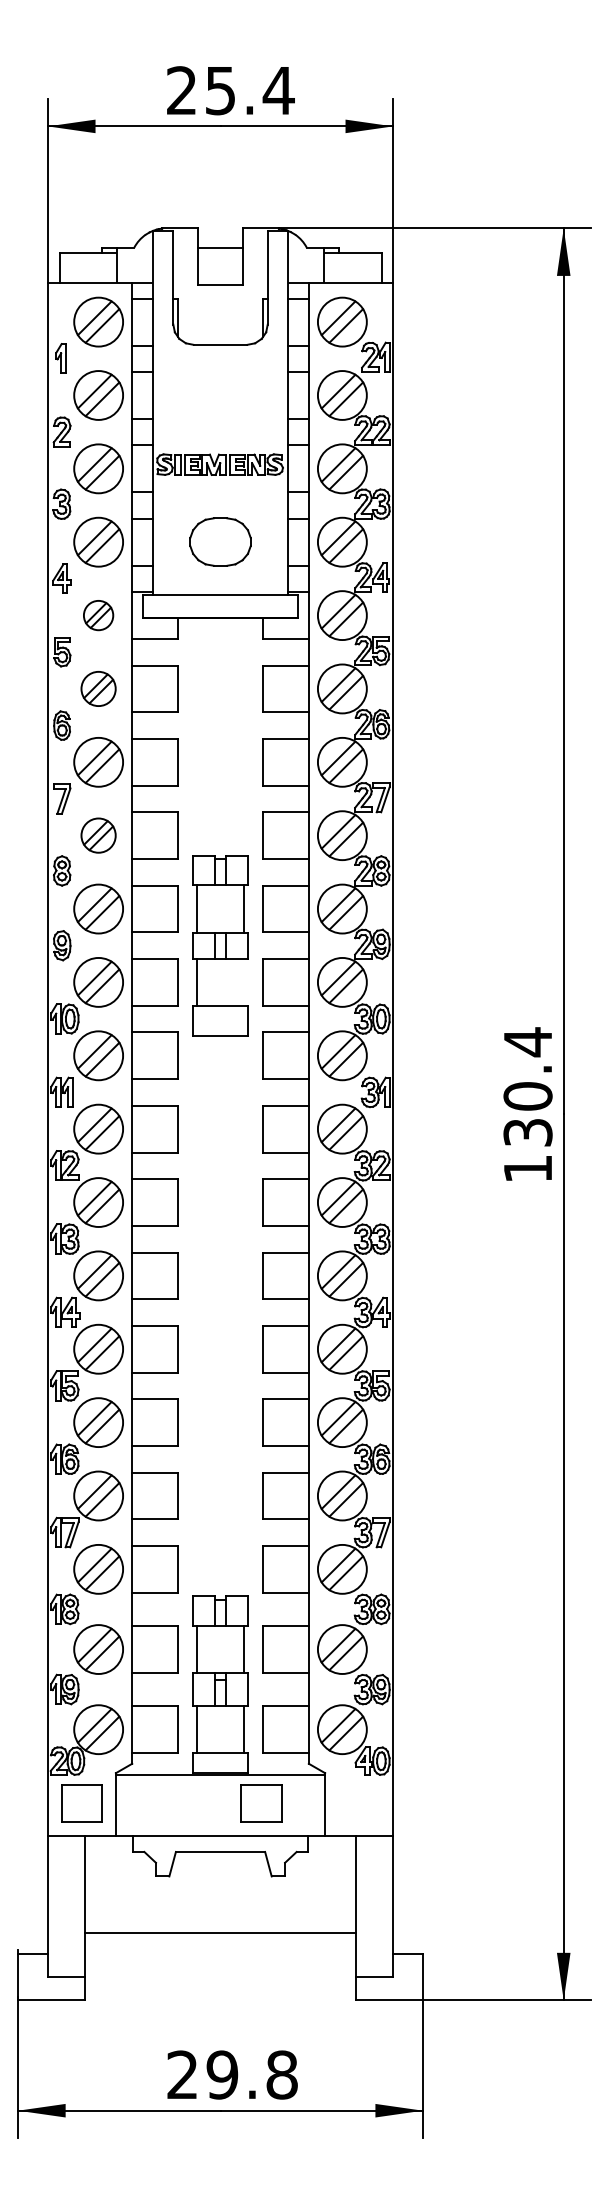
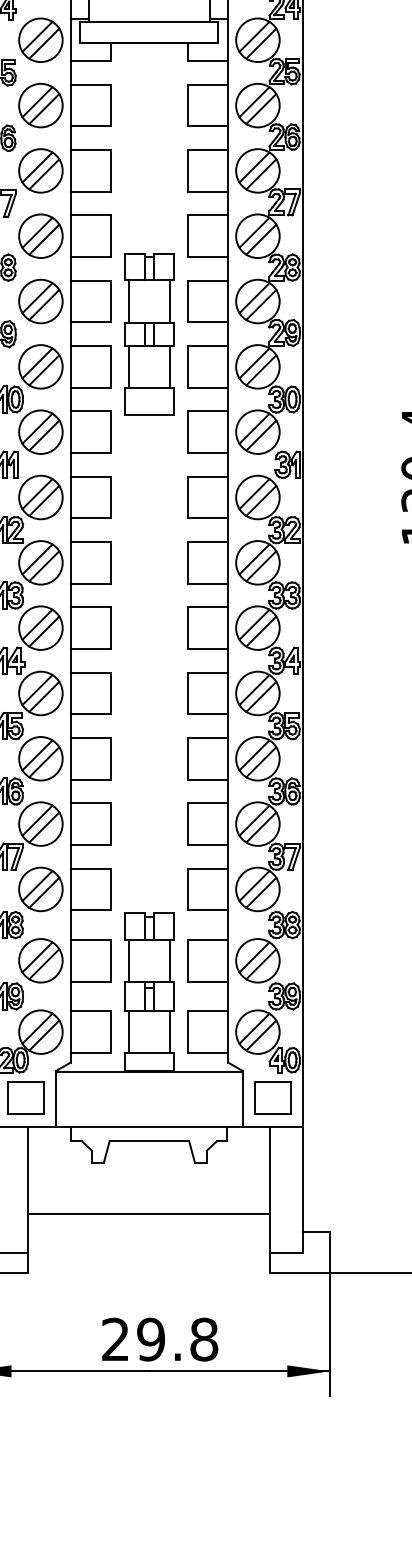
part: (98, 615) -> (40, 40), size x1.67
part: (98, 688) -> (40, 105), size x1.43
part: (98, 835) -> (40, 236), size x1.43
line: (243, 982) -> (169, 366), added
part: (261, 1803) -> (273, 1097), moved

